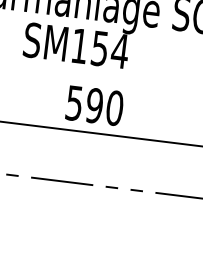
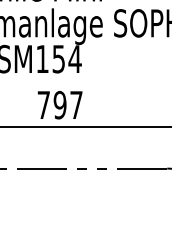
text: (93, 104) -> (59, 104), 590 -> 797

